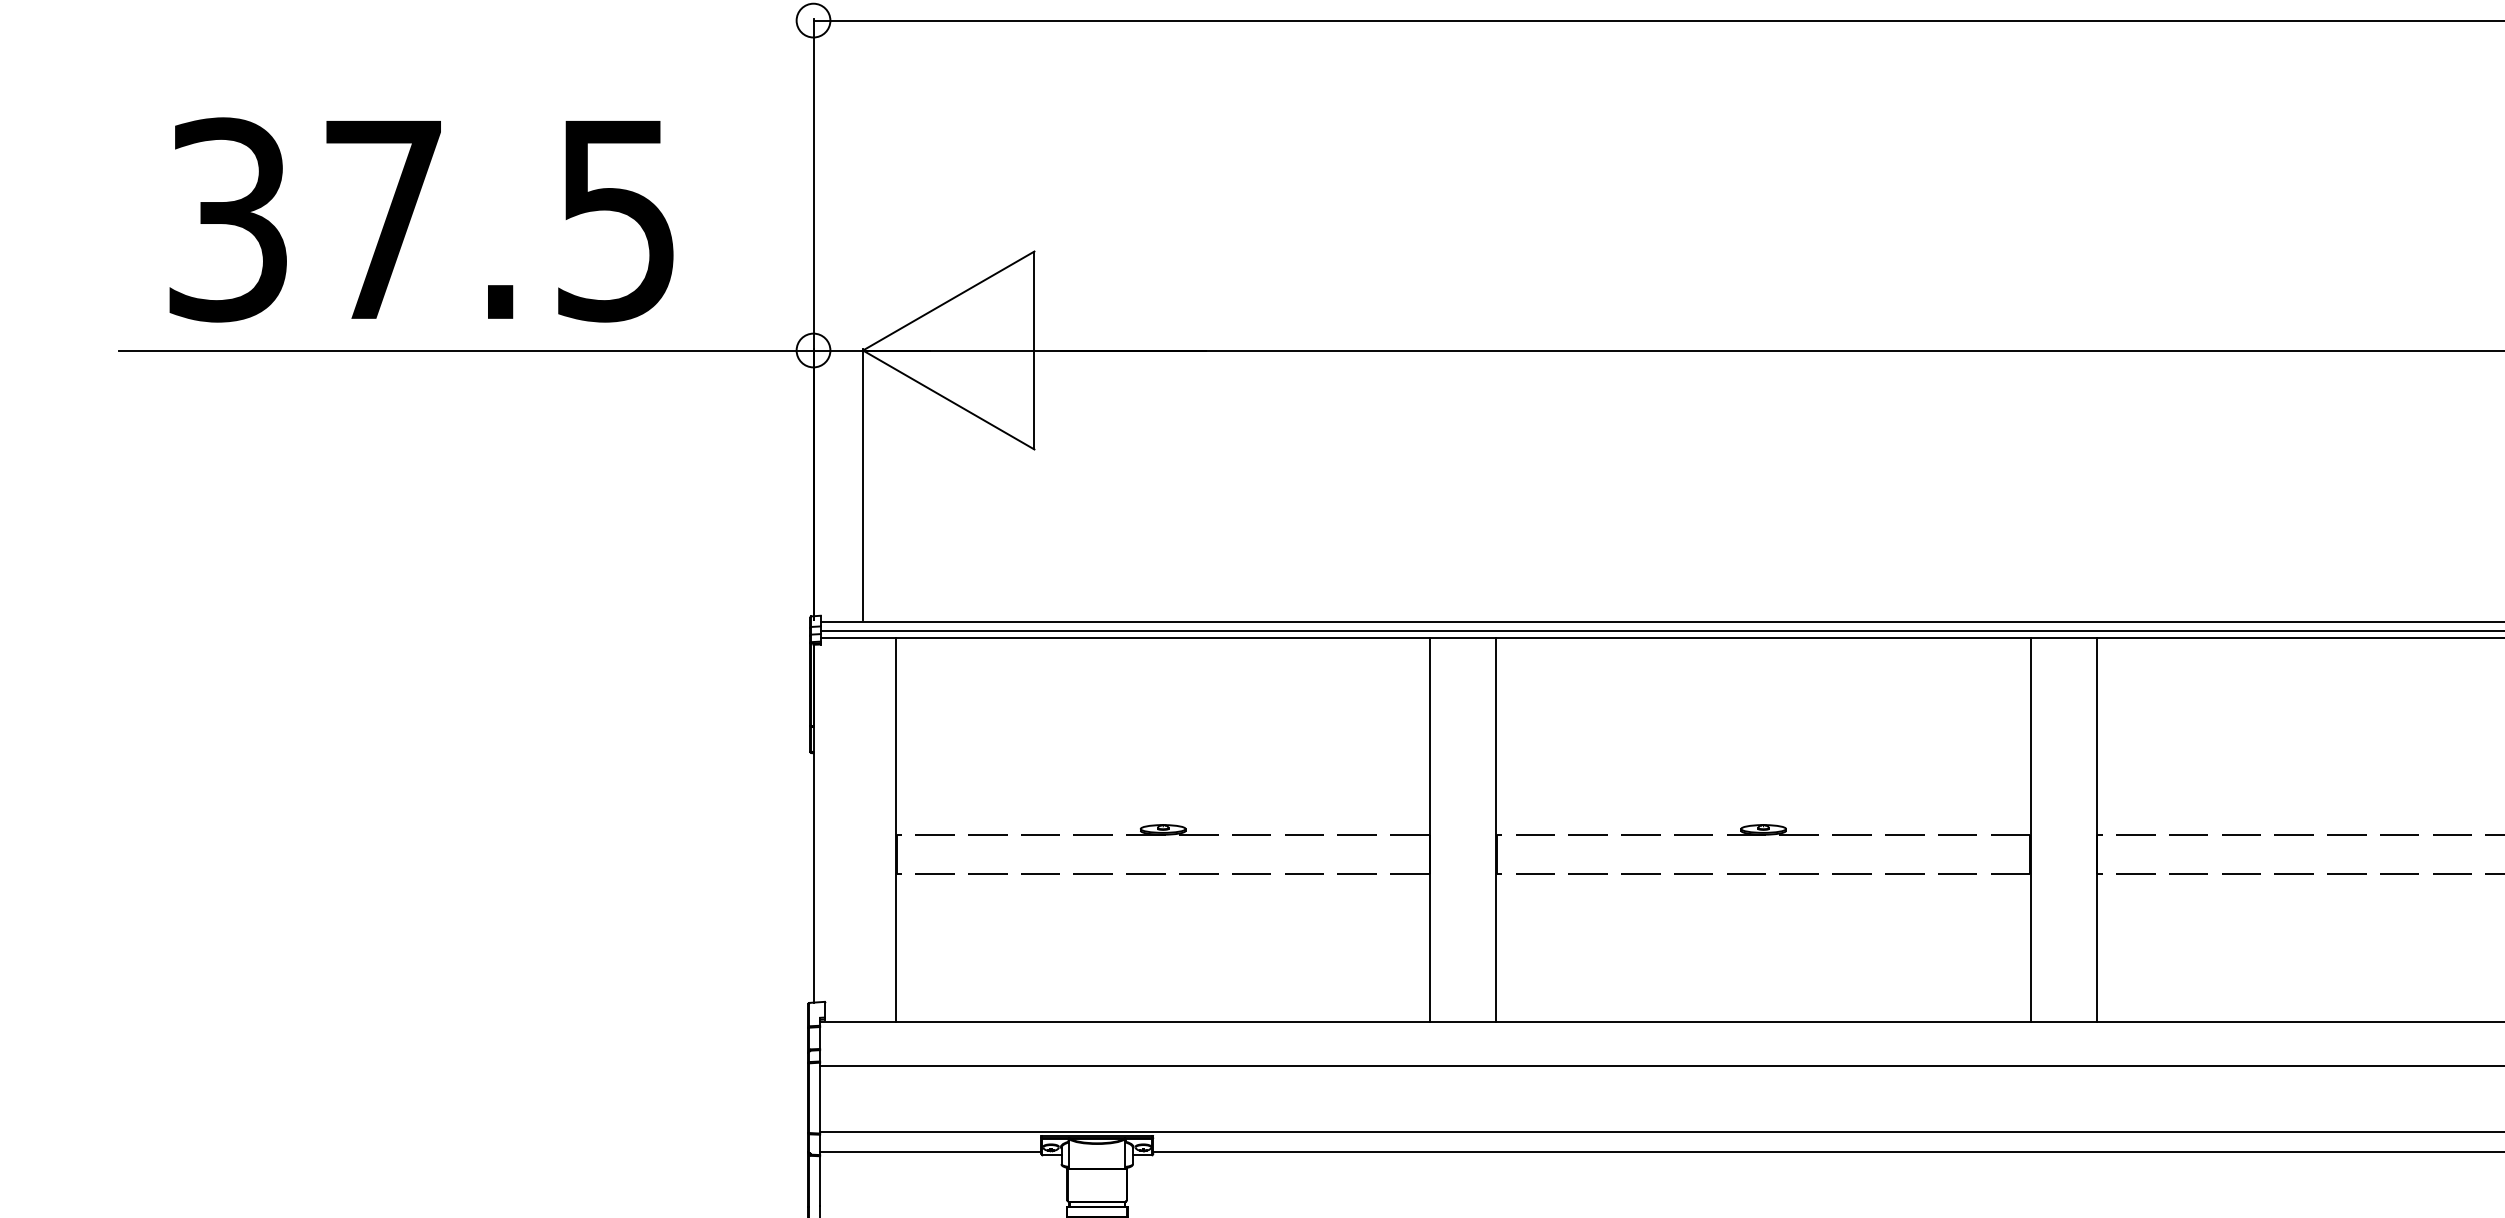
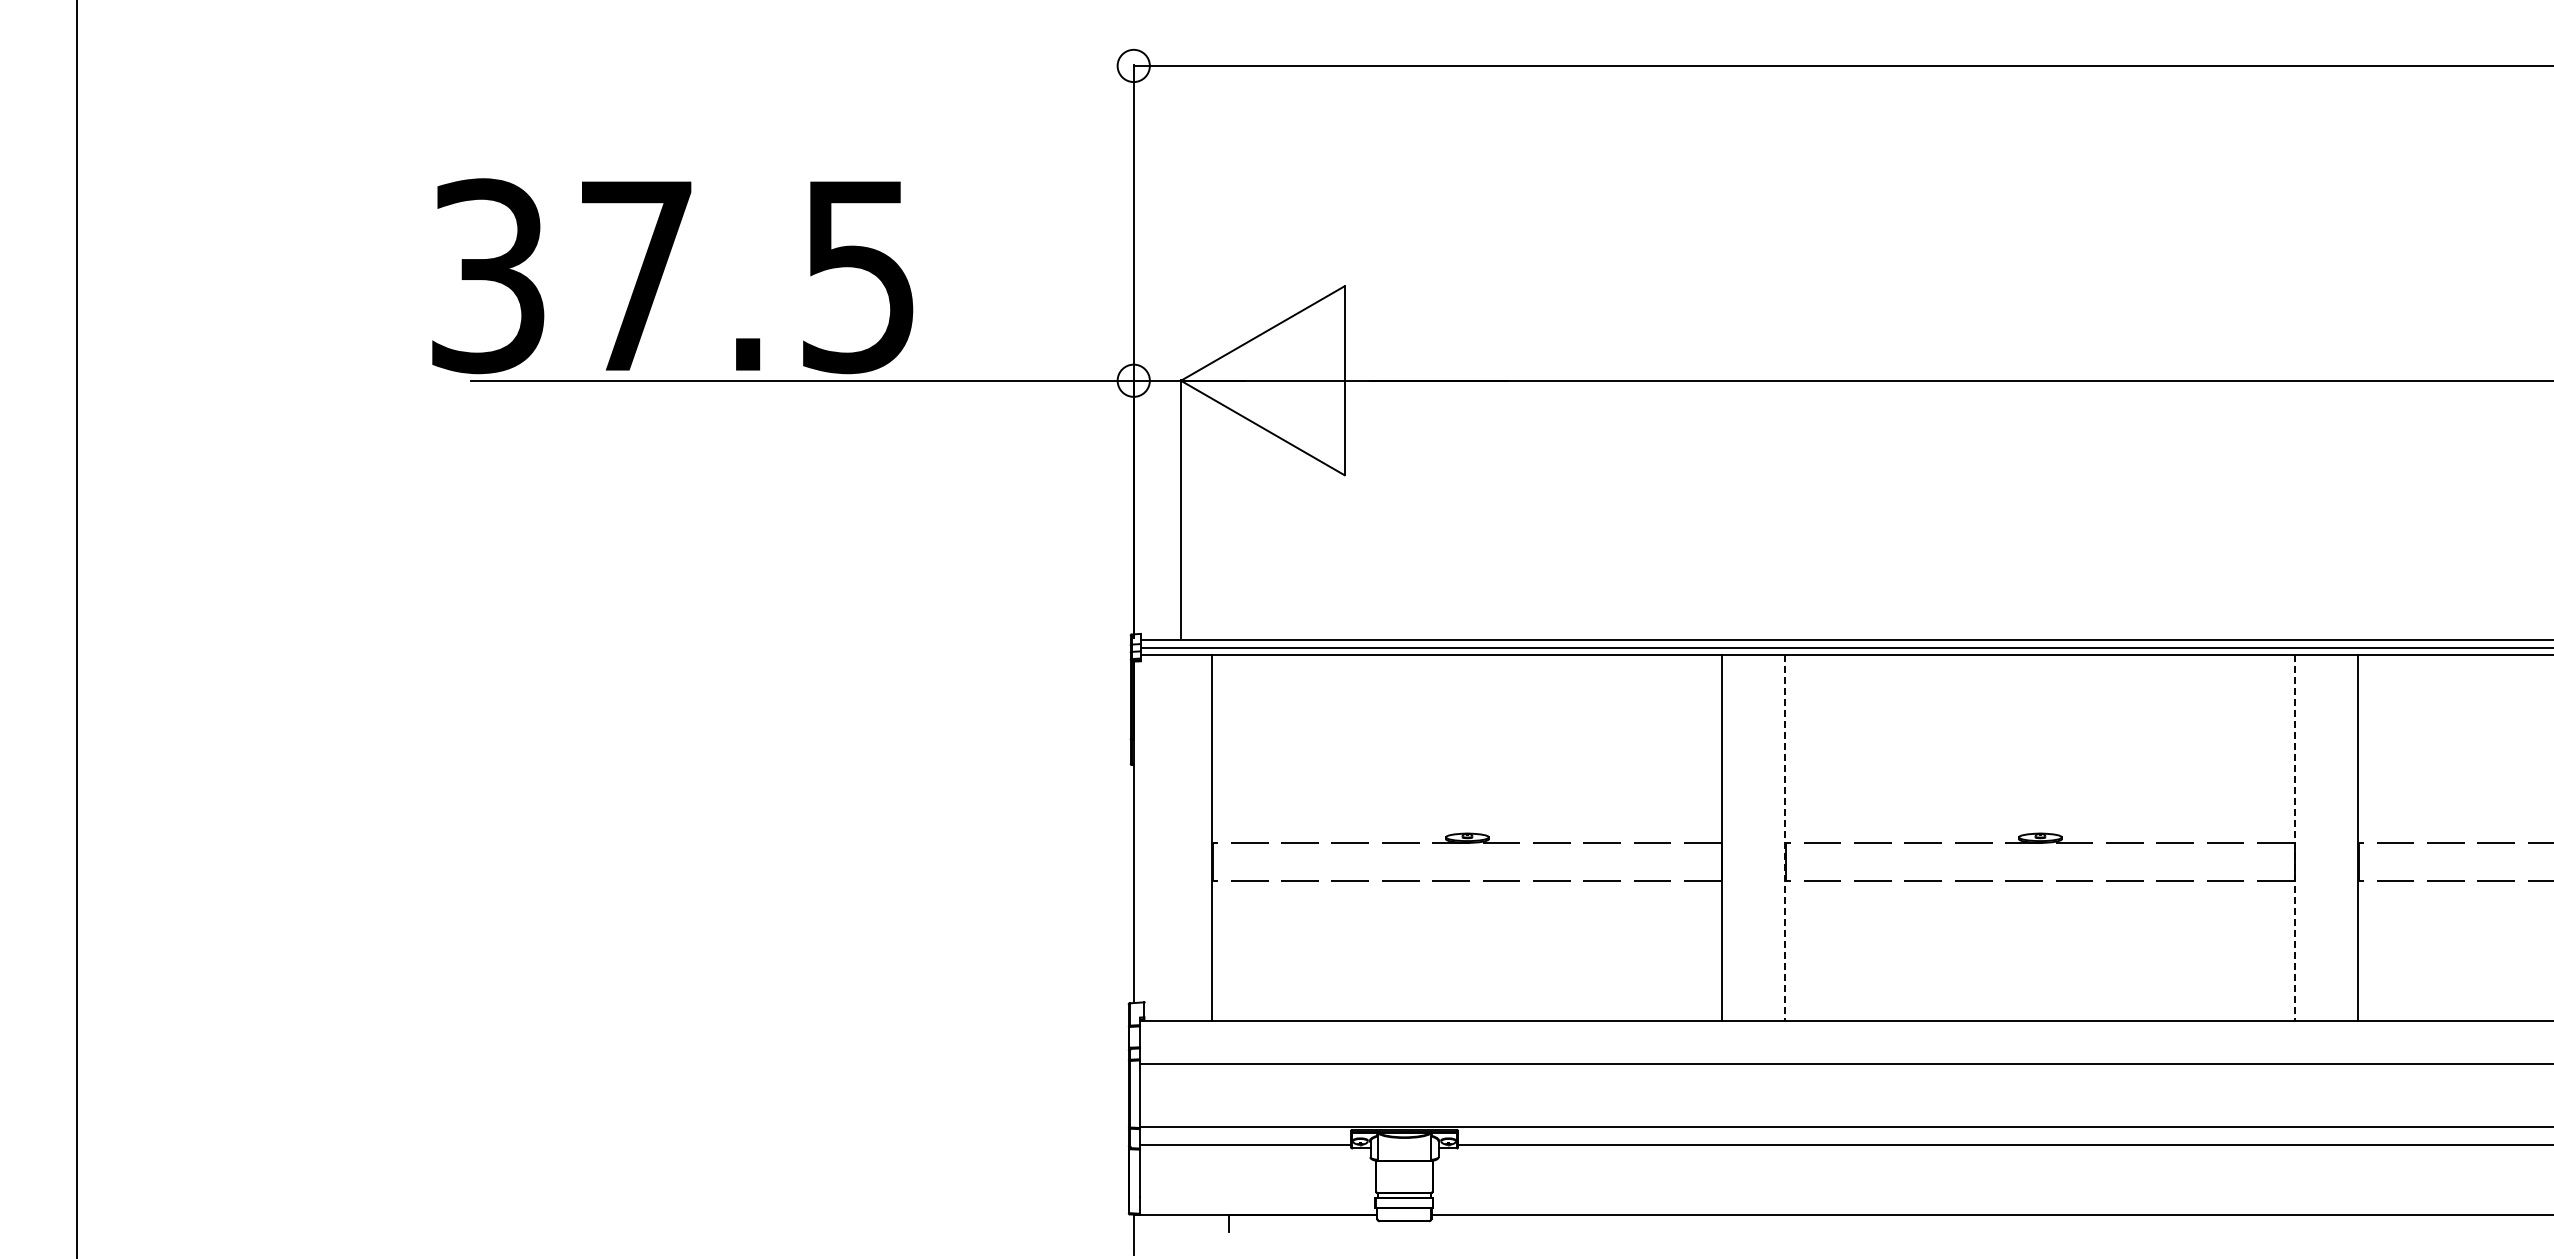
text: (421, 220) -> (672, 276), moved
line: (1496, 830) -> (1785, 838), solid -> dashed
line: (2030, 830) -> (2295, 838), solid -> dashed

